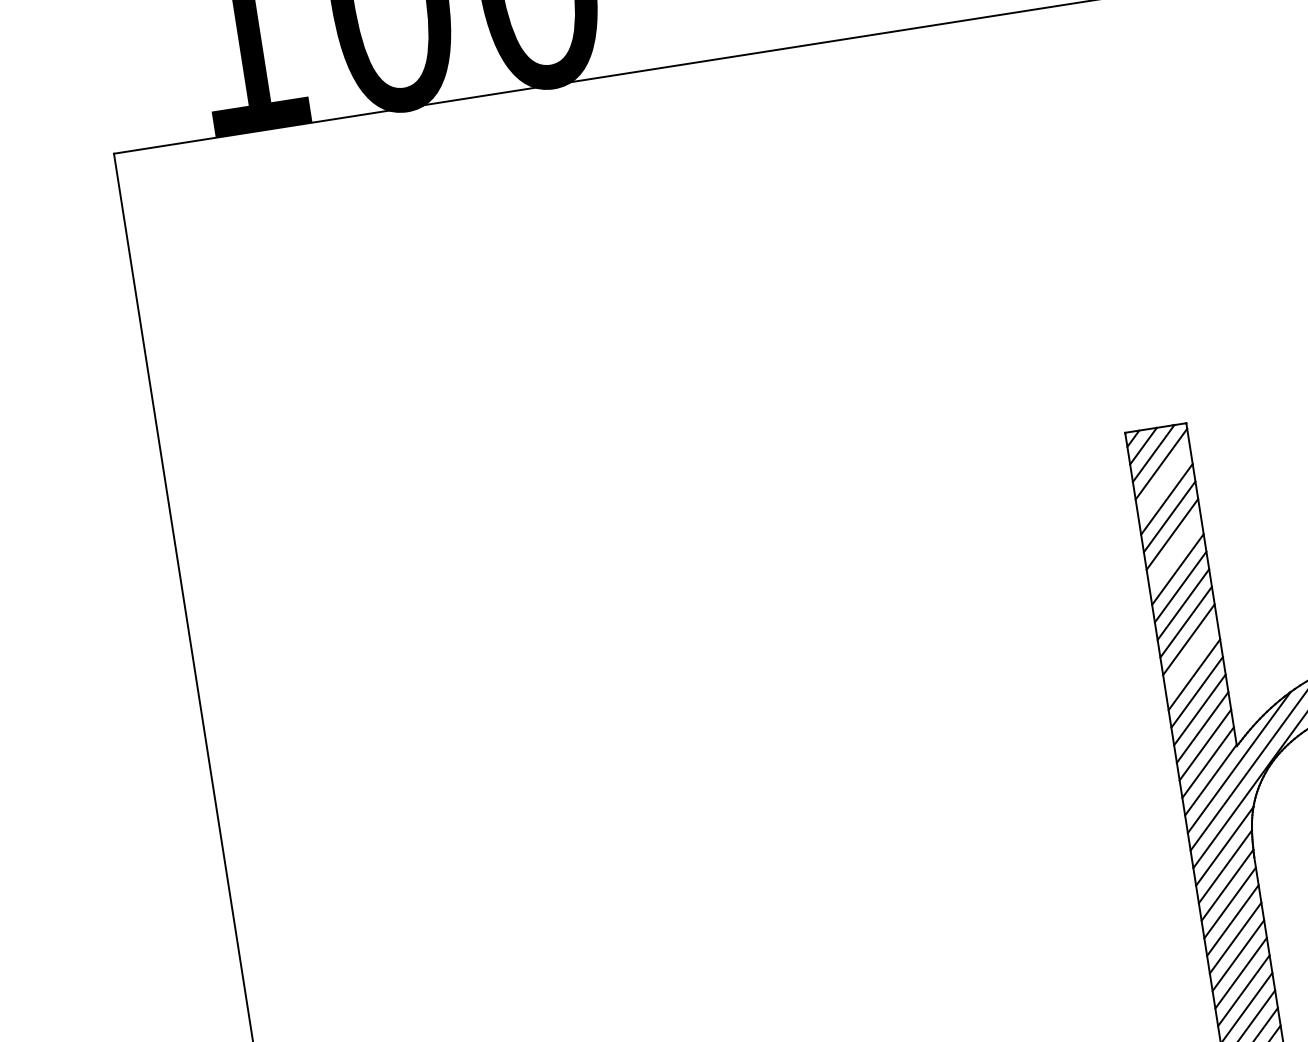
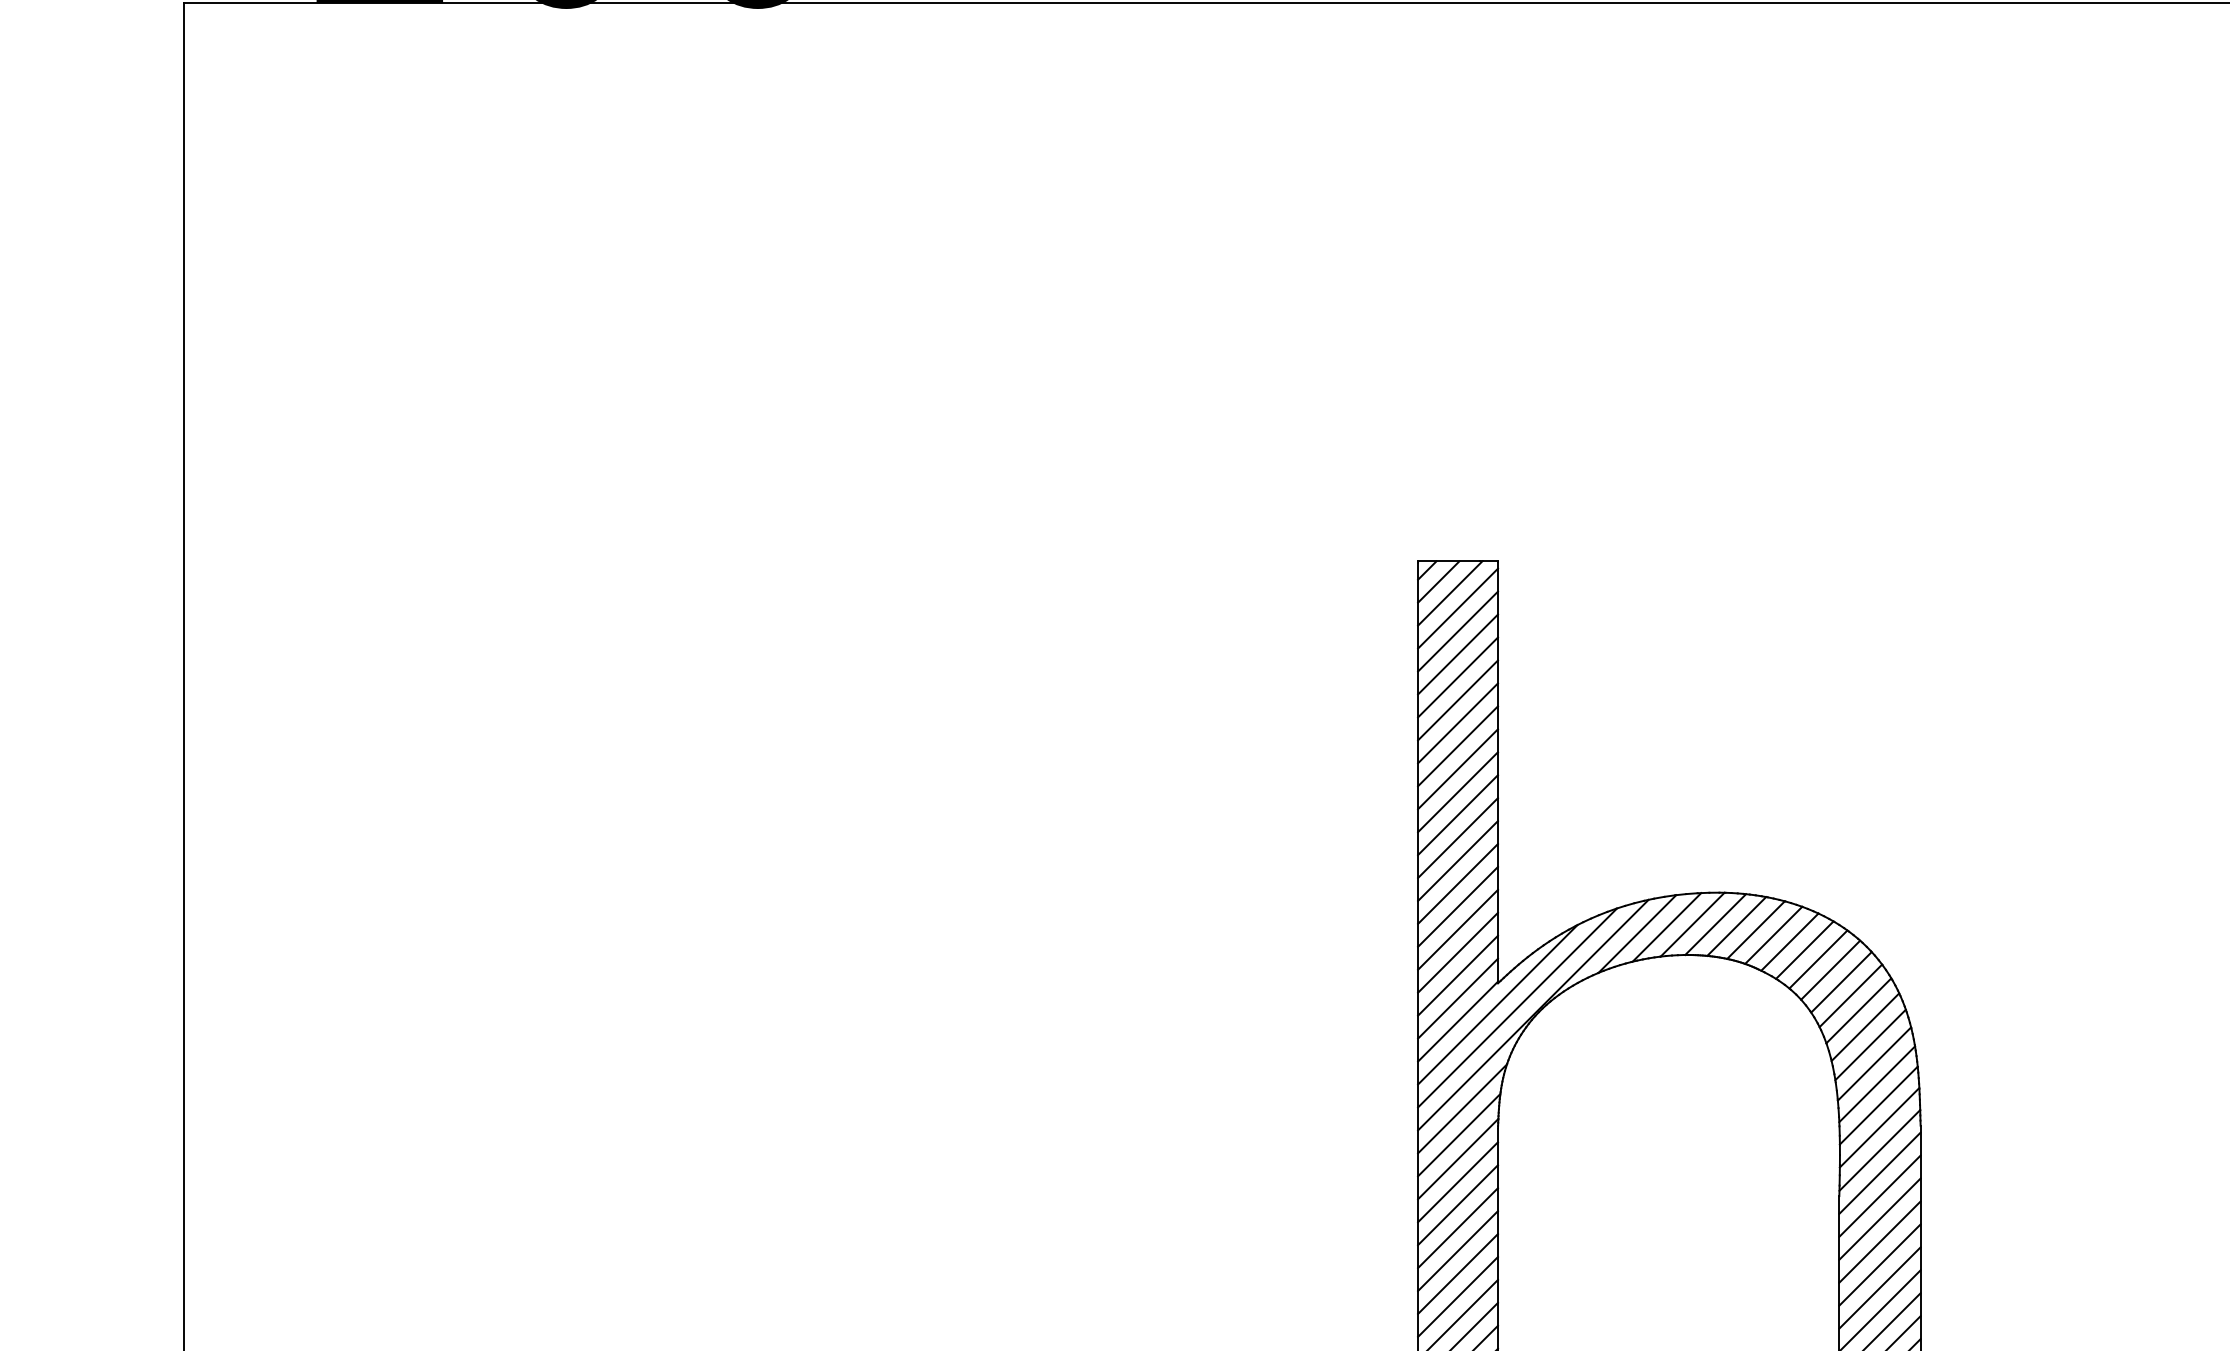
line: (1163, 481) -> (1457, 631), added
line: (1174, 552) -> (1457, 723), added
line: (1191, 656) -> (1457, 860), added

